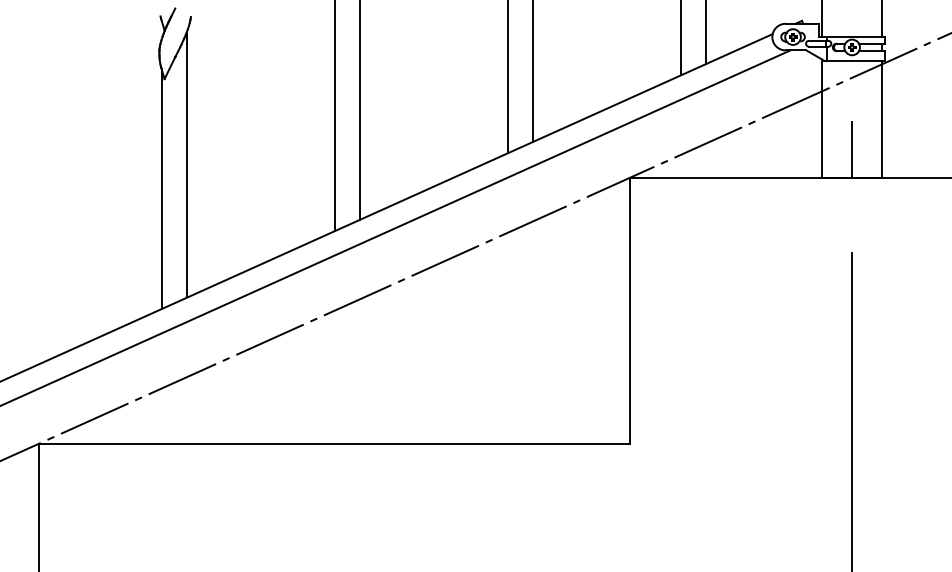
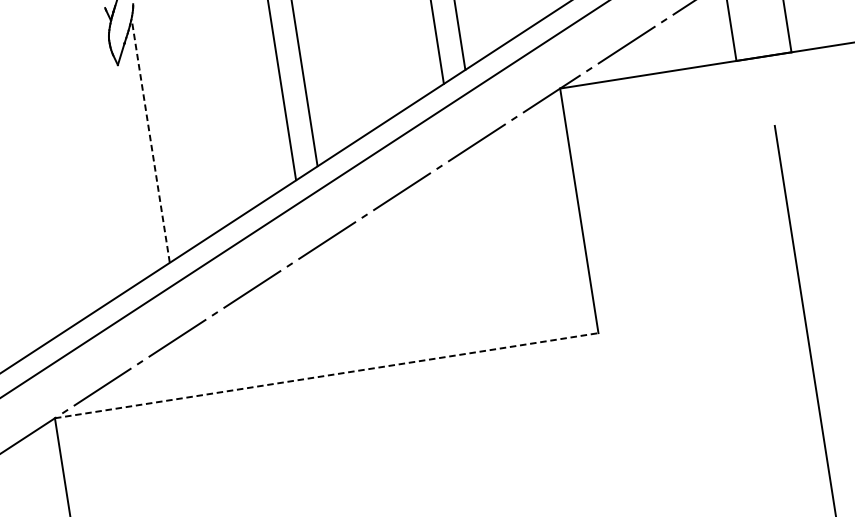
line: (852, 149) -> (760, 30), removed
line: (186, 164) -> (150, 140), solid -> dashed
line: (161, 188) -> (130, 166), removed
line: (334, 443) -> (326, 375), solid -> dashed

